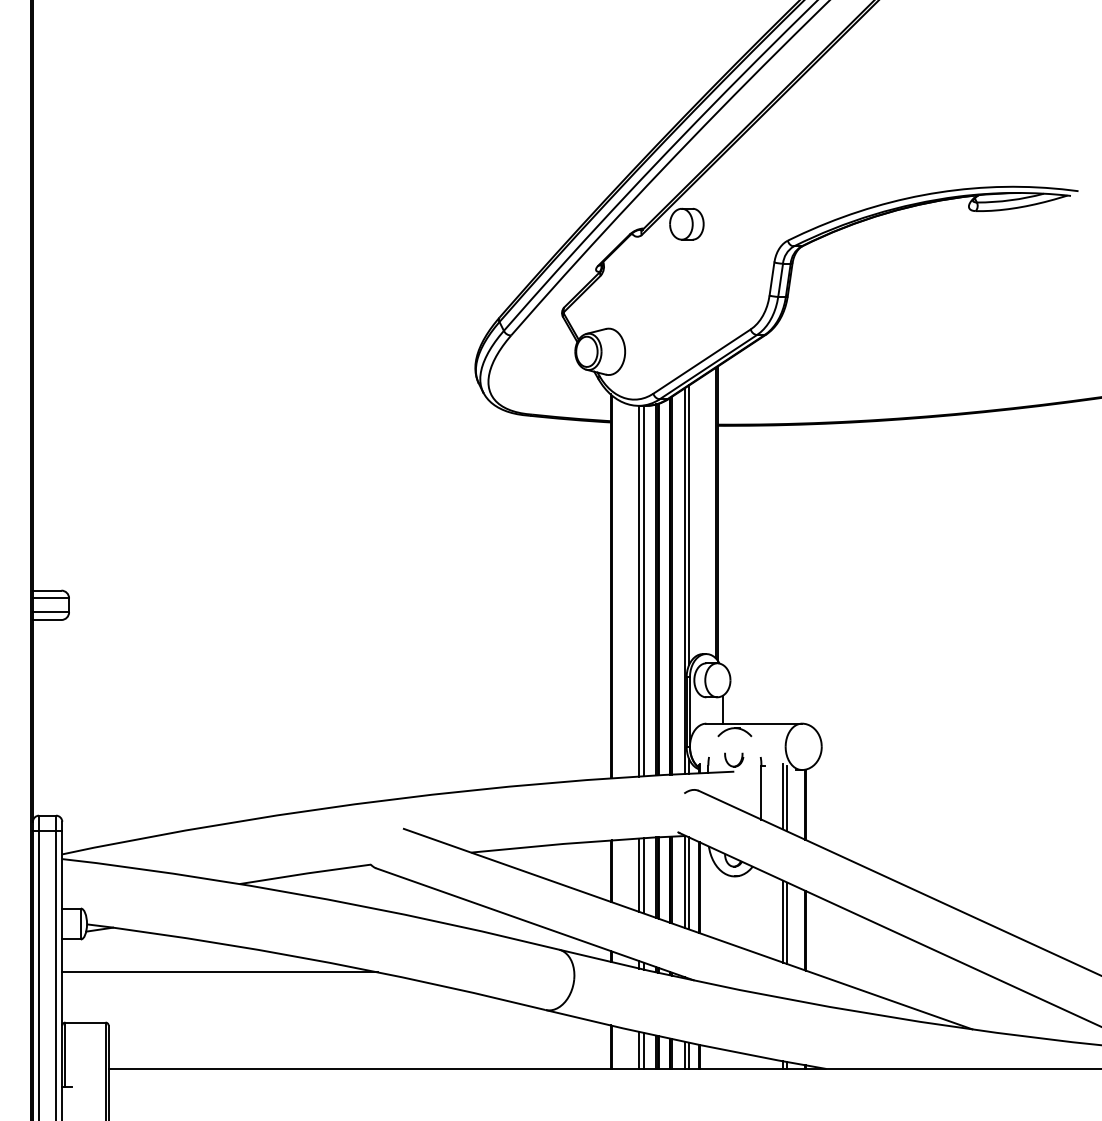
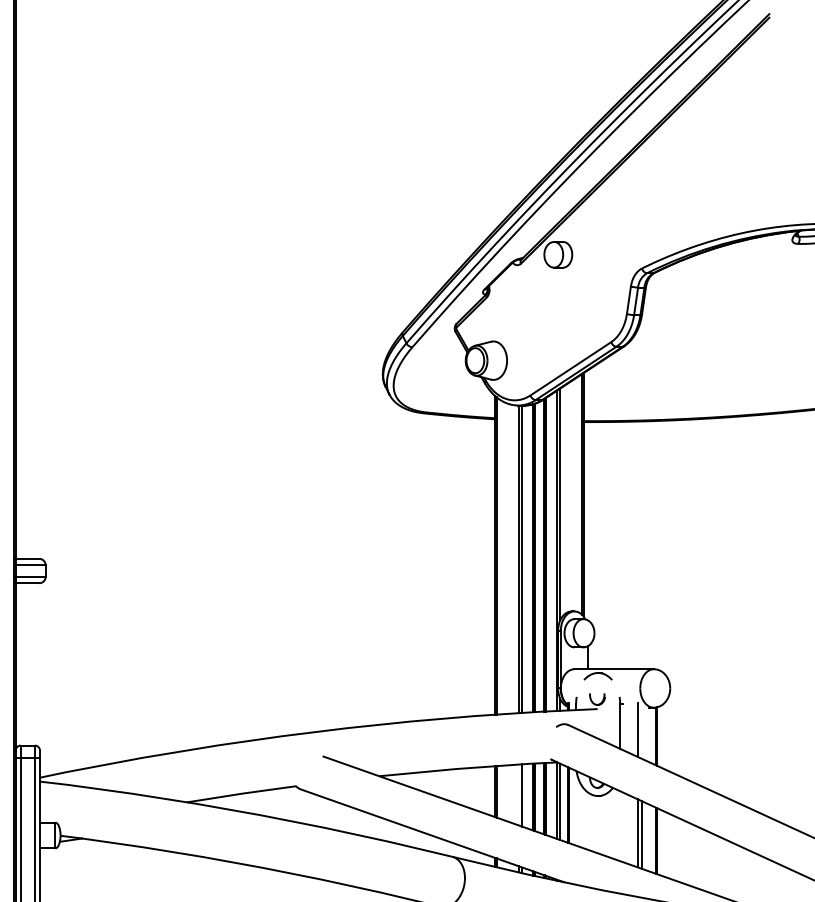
line: (787, 798) -> (641, 731), removed
line: (639, 874) -> (518, 794), removed
line: (219, 972) -> (170, 875), removed

